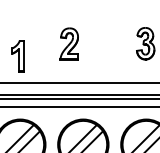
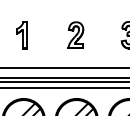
part: (68, 43) -> (75, 34), moved
part: (17, 56) -> (21, 35), moved

